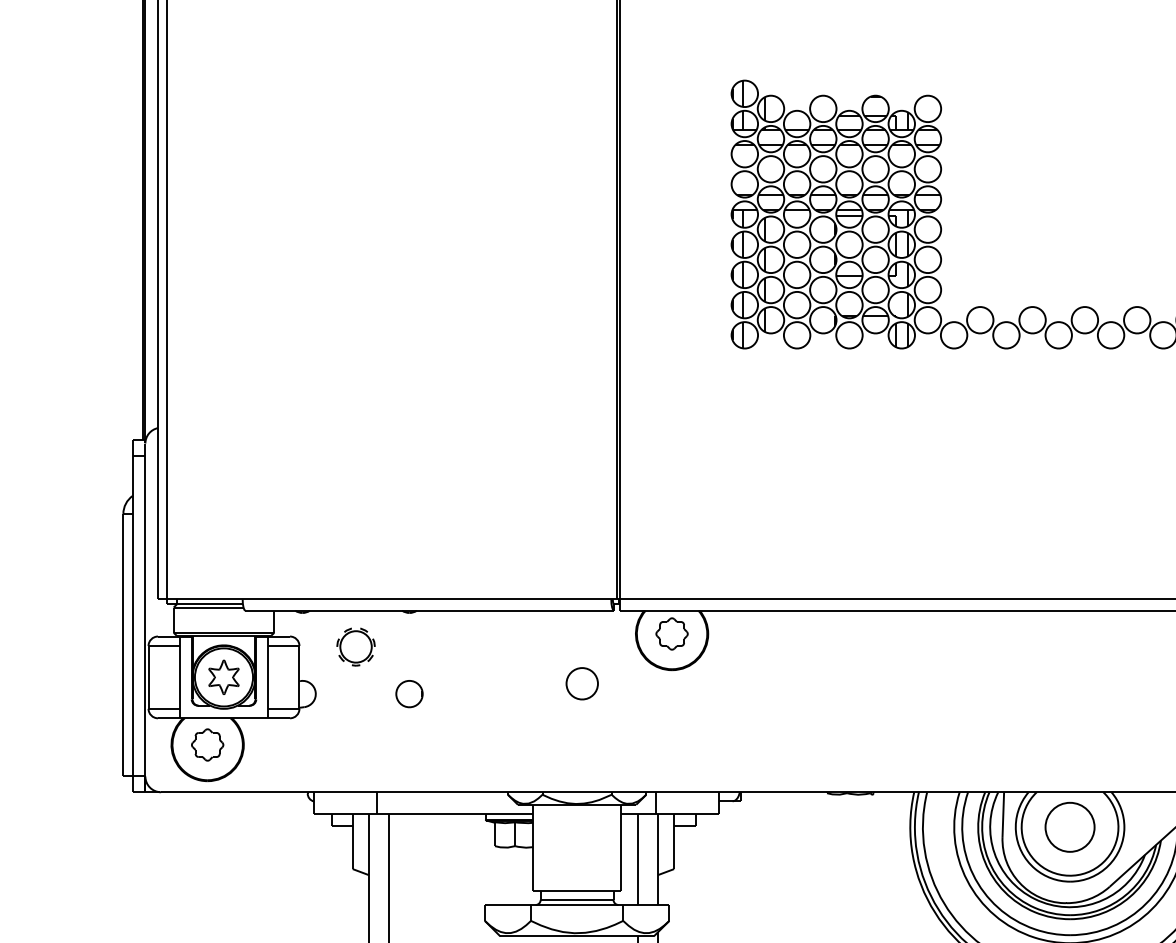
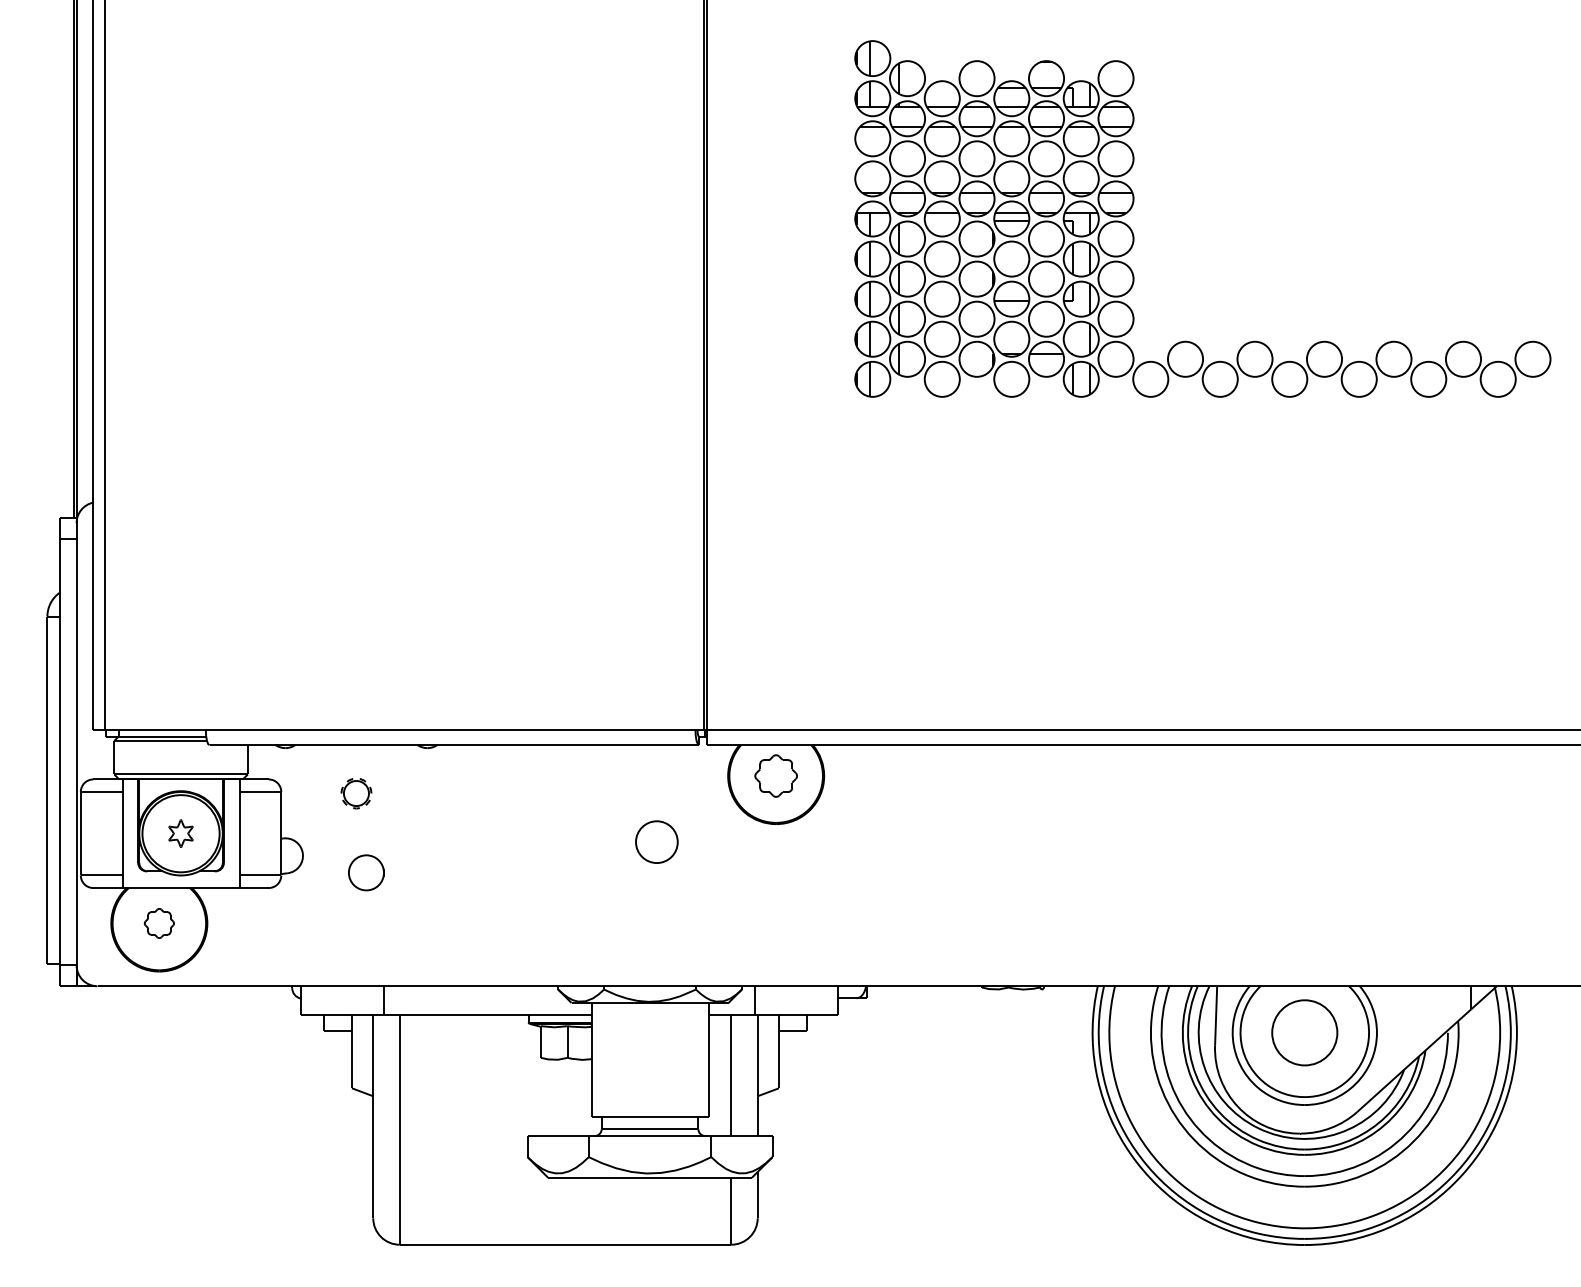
part: (356, 647) -> (356, 793), size x0.6
part: (223, 677) -> (180, 833), size x0.6
part: (409, 693) -> (366, 872), moved
part: (207, 745) -> (159, 923), size x0.7

